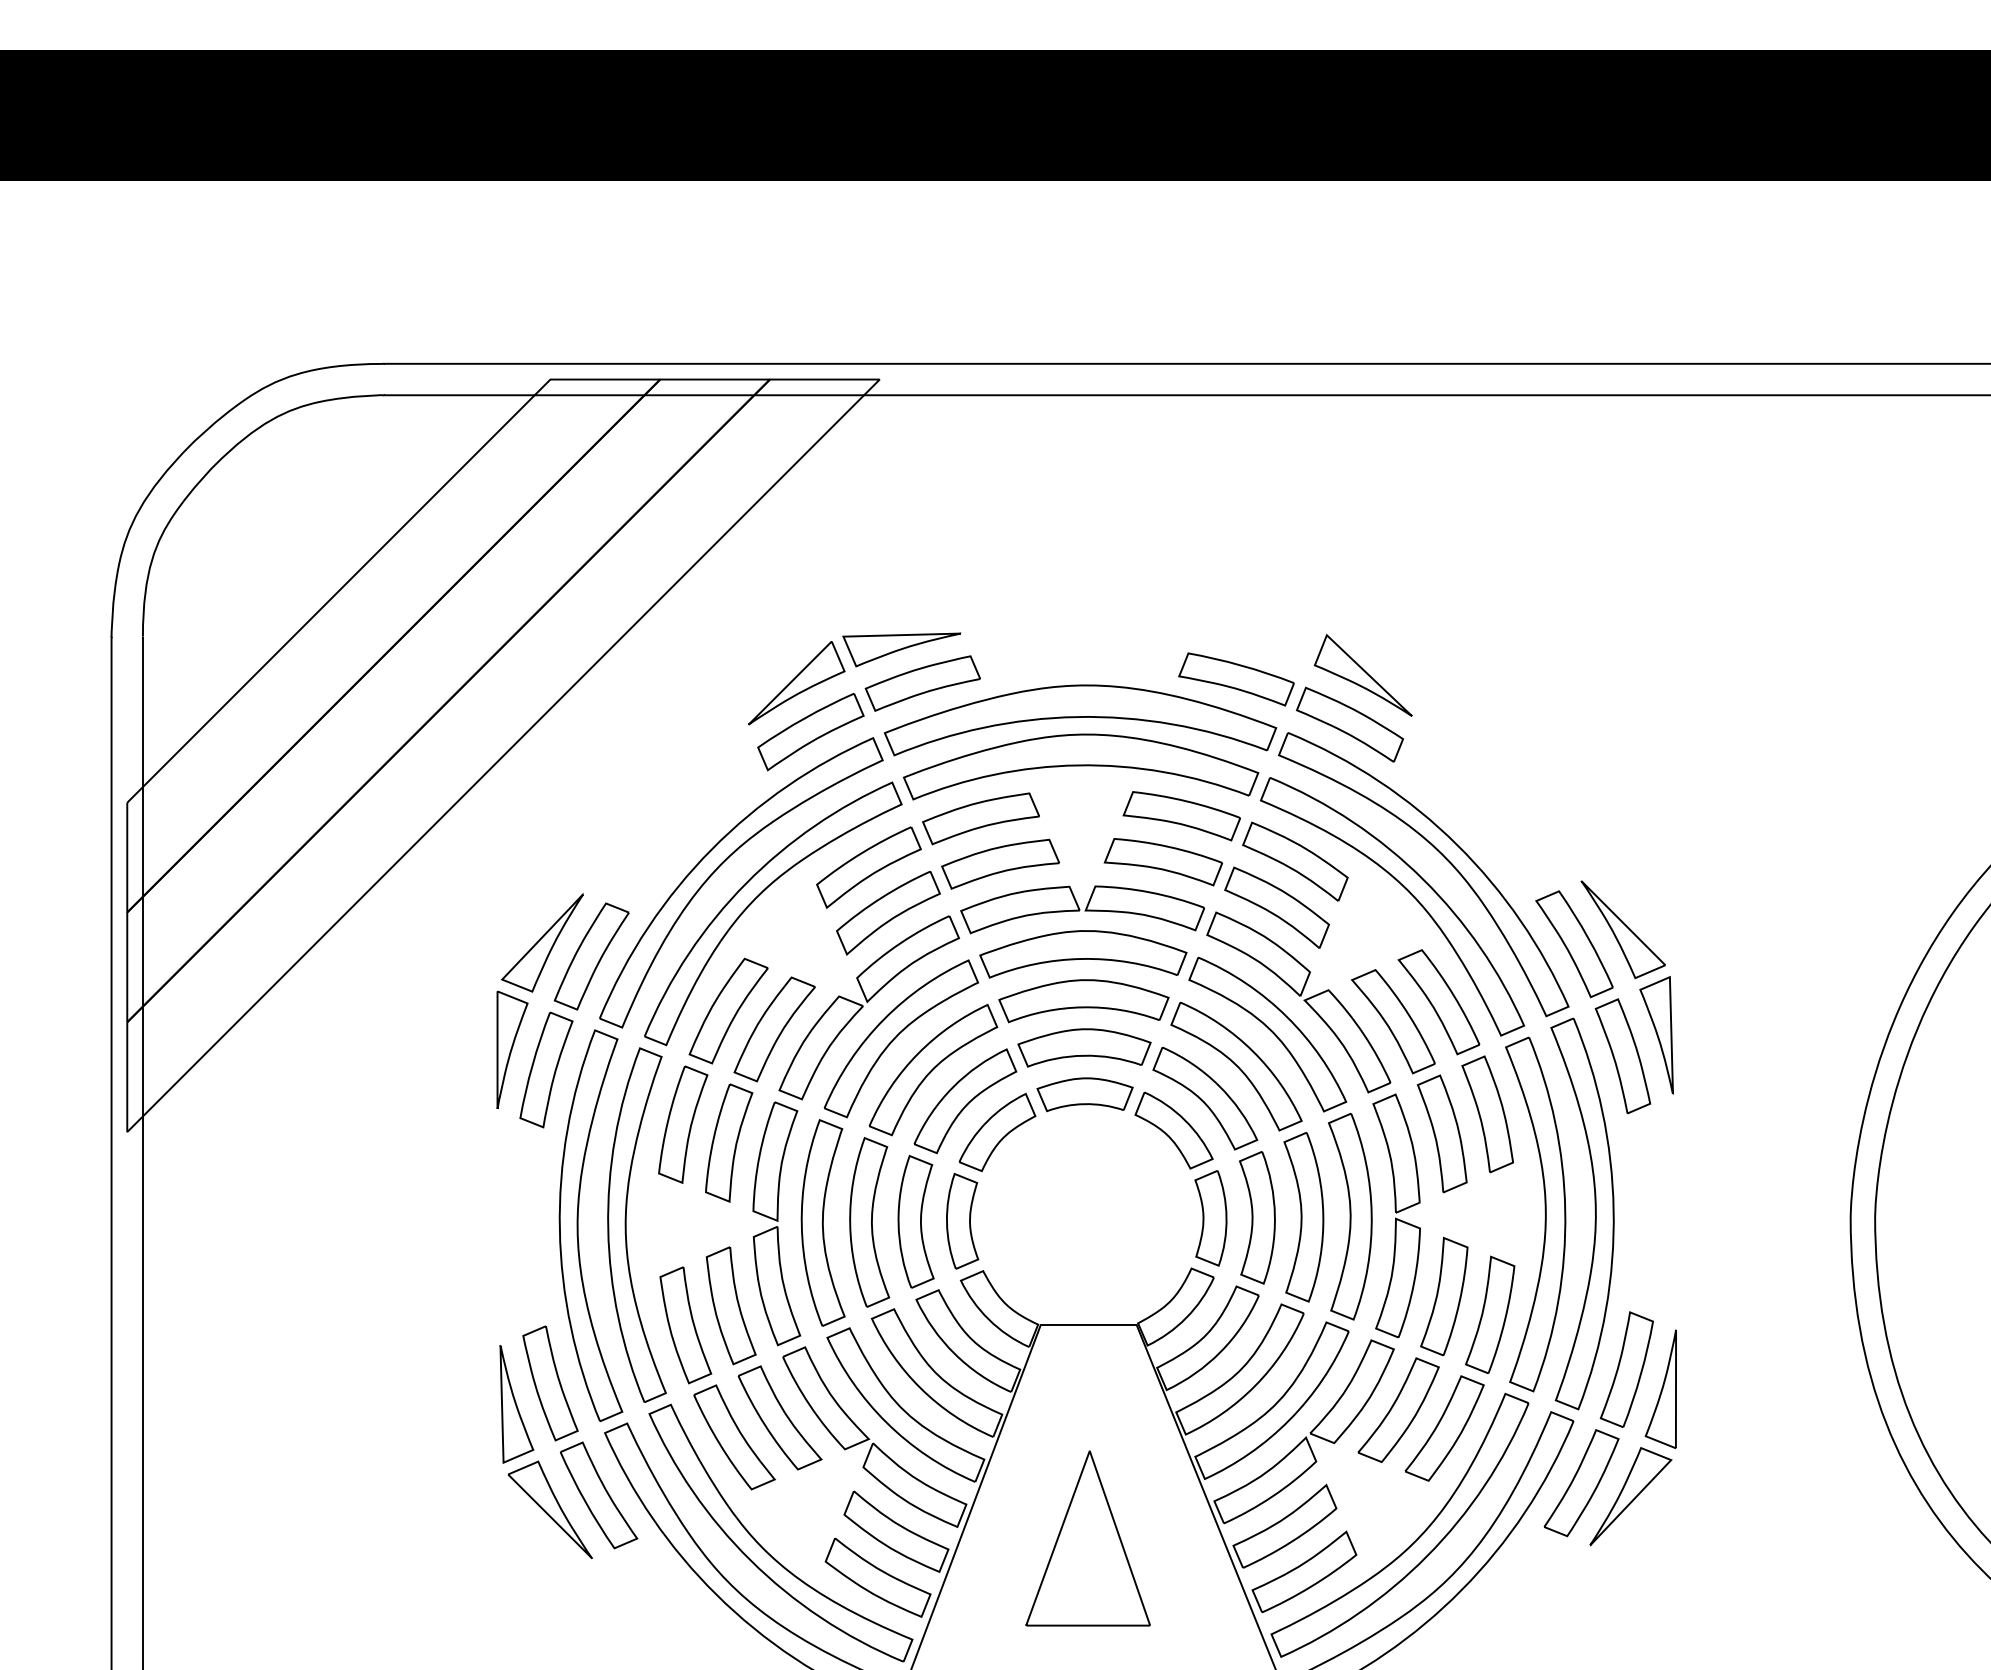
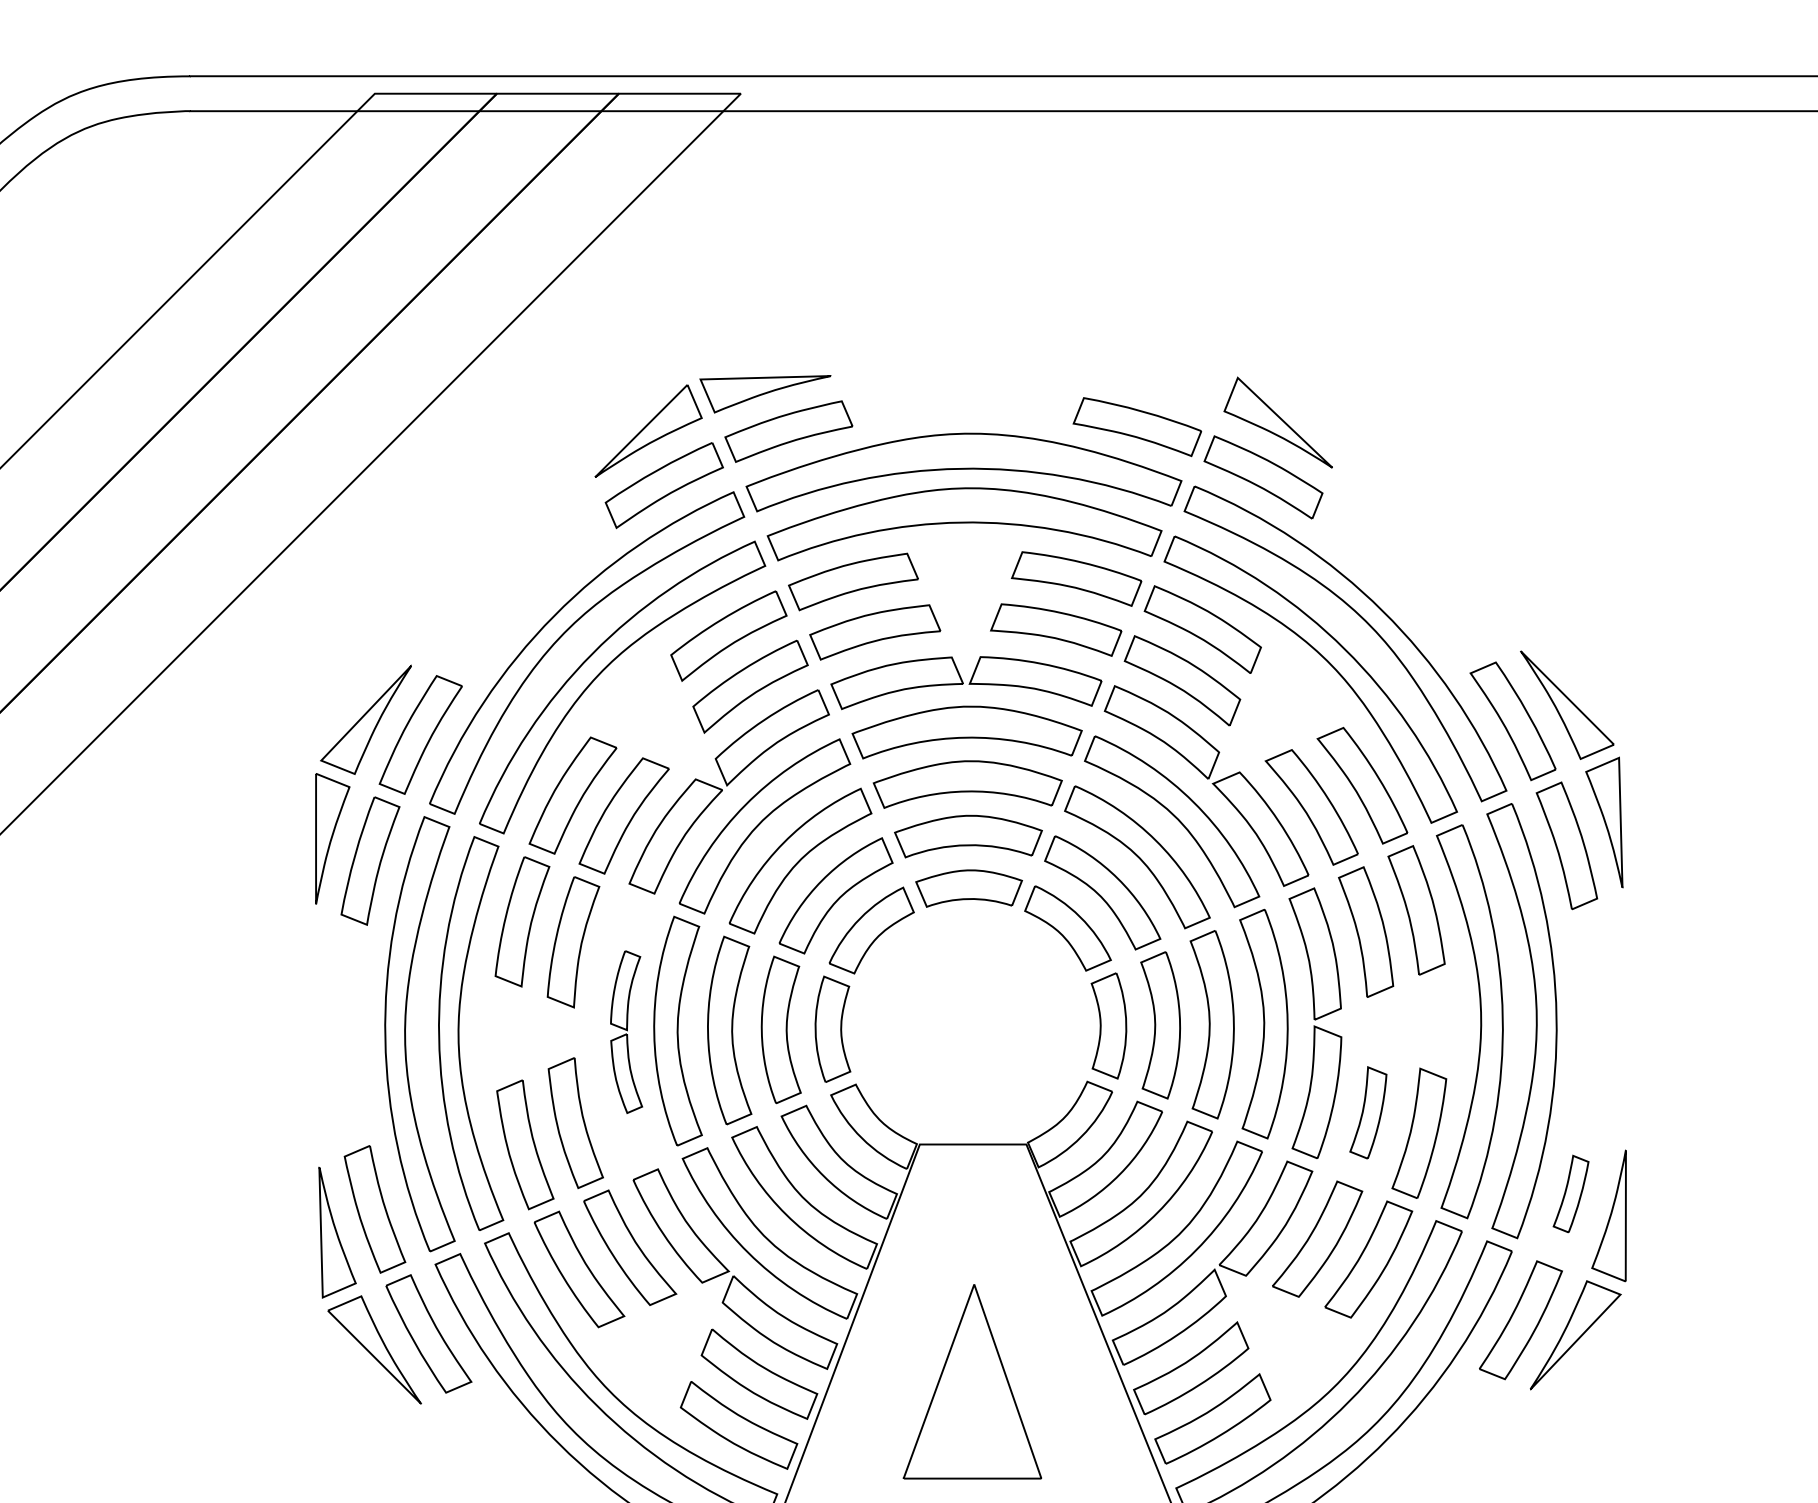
part: (776, 1223) -> (626, 1031), size x0.6
part: (1444, 1296) -> (1368, 1112), size x0.7
part: (1626, 1369) -> (1570, 1193), size x0.6

